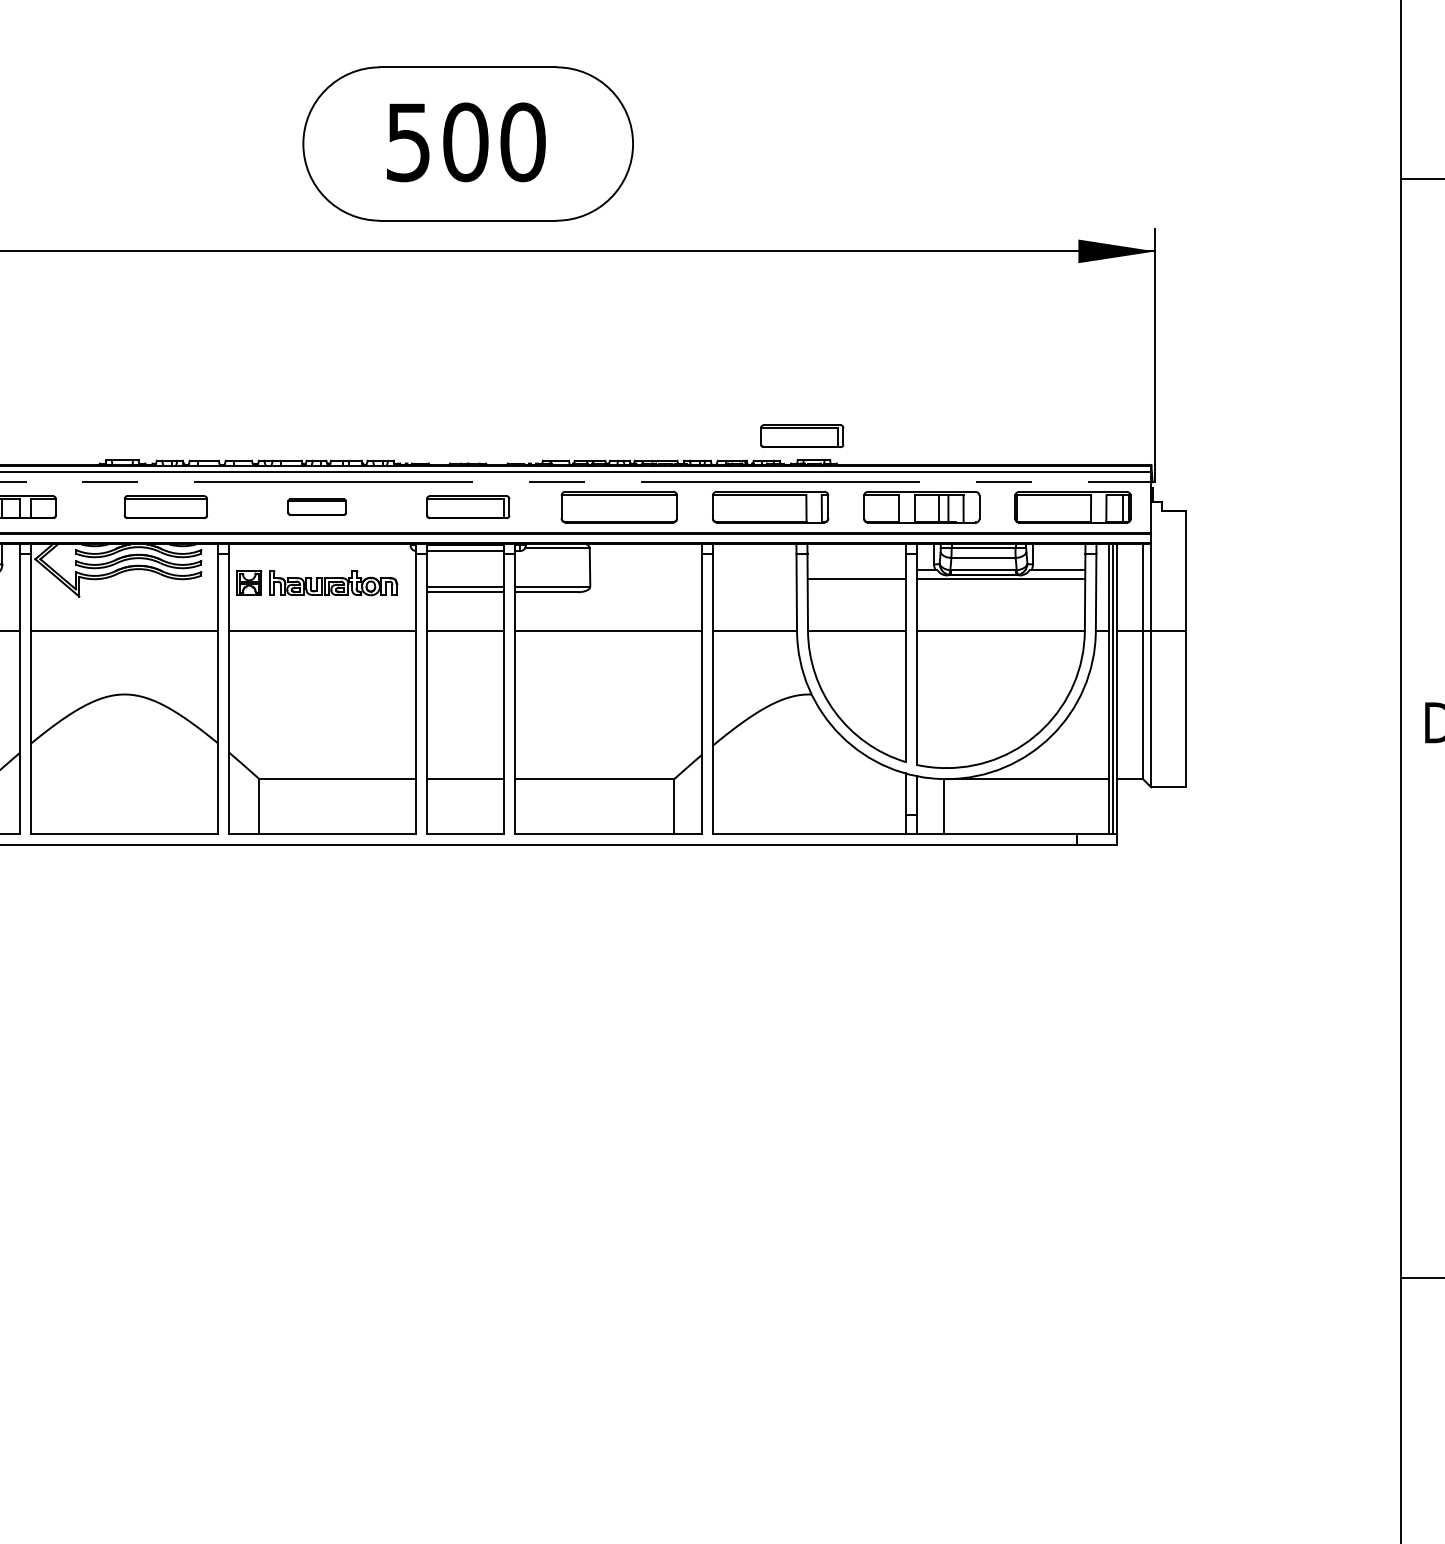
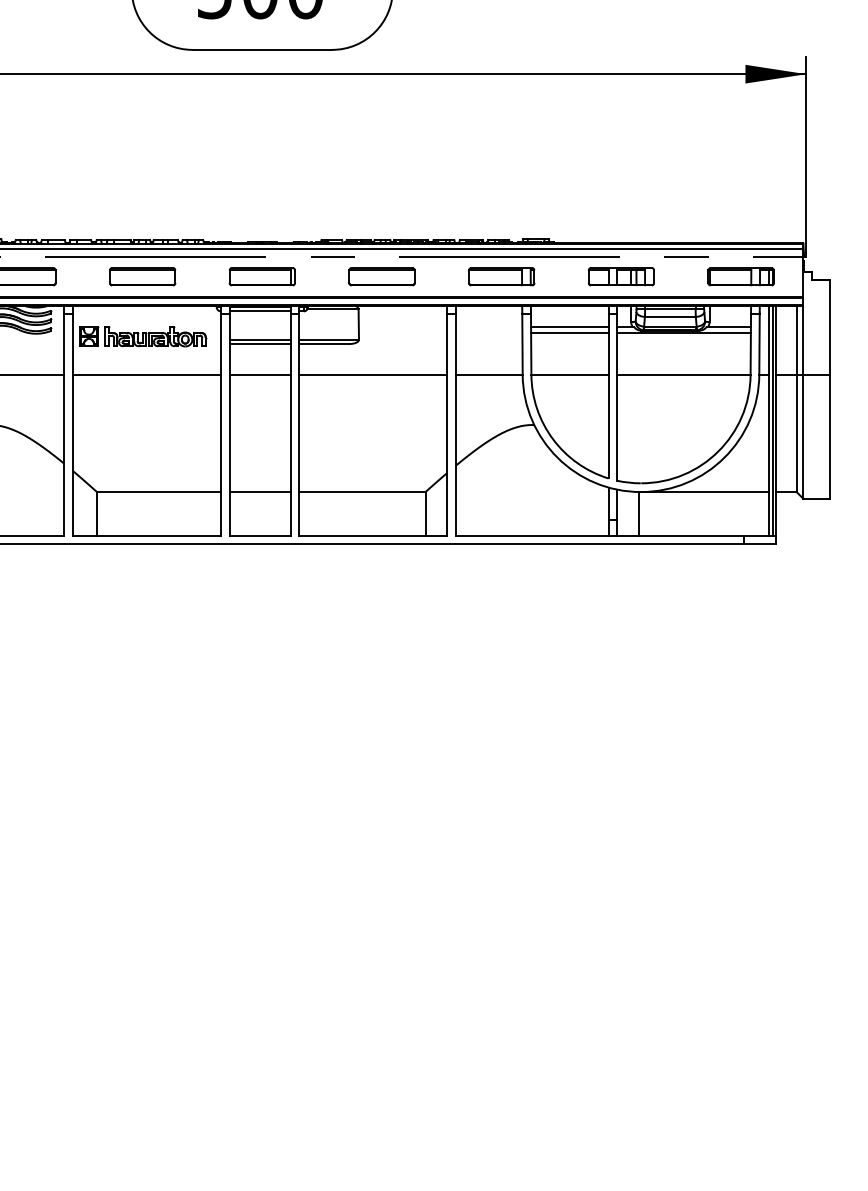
part: (802, 435) -> (527, 219), removed
part: (317, 506) -> (143, 276), size x1.43
part: (921, 506) -> (621, 276), size x0.71
part: (1072, 506) -> (740, 276), size x0.71
part: (619, 507) -> (382, 276), size x0.71
part: (770, 507) -> (501, 276), size x0.71
line: (856, 570) -> (569, 326), added

